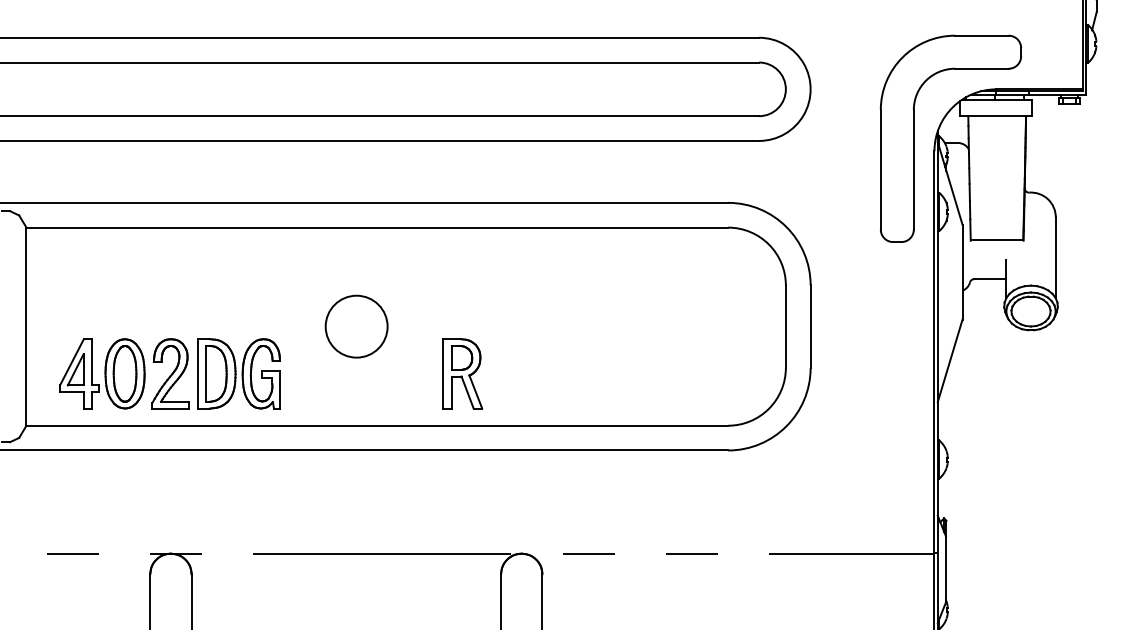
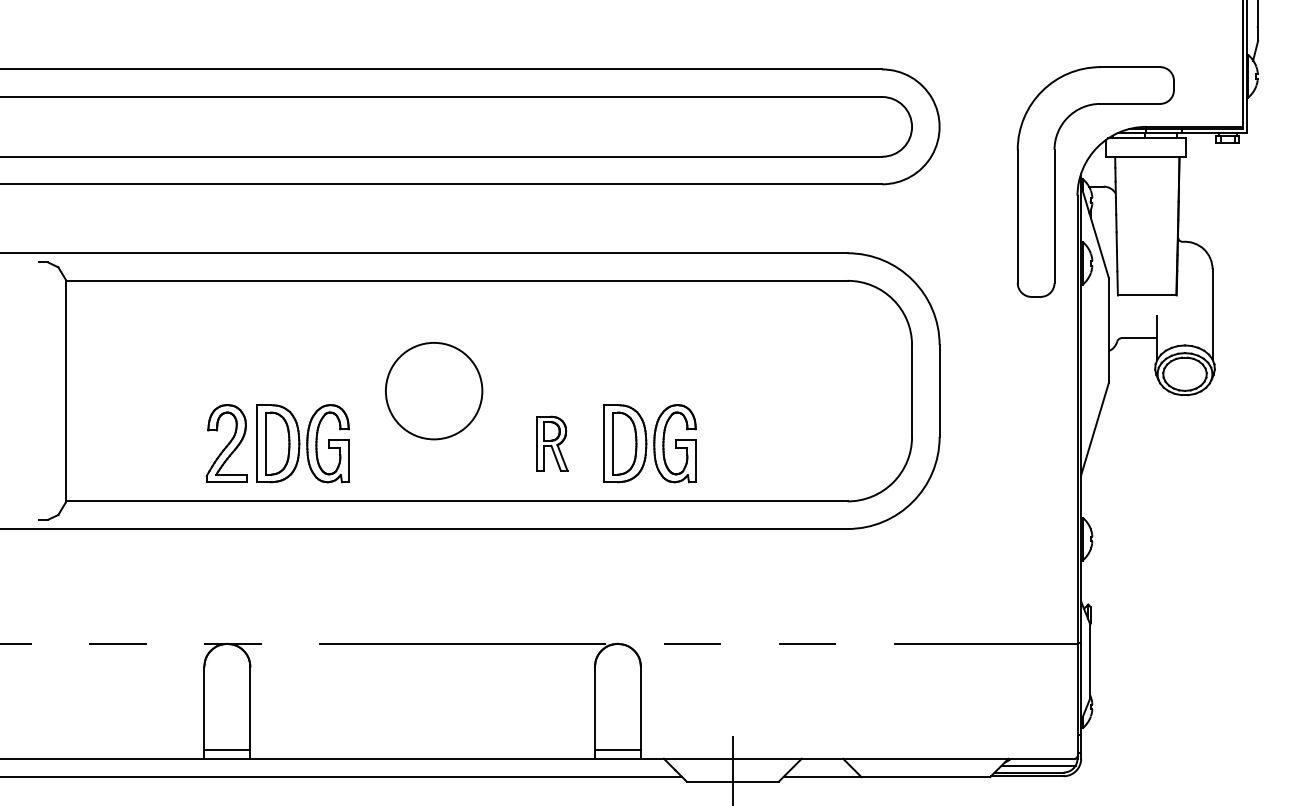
circle: (356, 326) -> (433, 390), size x1.4
part: (101, 373) -> (150, 443), removed
part: (462, 373) -> (552, 443), size x0.7
part: (550, 373) -> (649, 443), added

